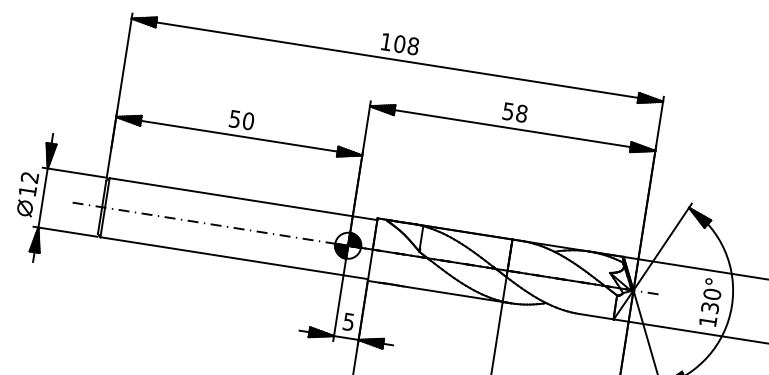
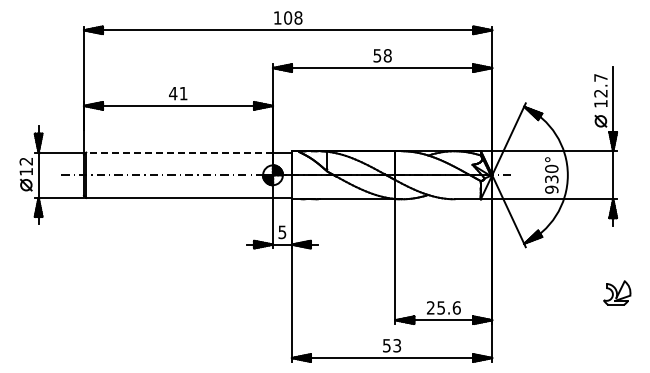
text: (241, 120) -> (178, 93), 50 -> 41
line: (231, 197) -> (179, 152), solid -> dashed
text: (707, 321) -> (551, 189), 130° -> 930°

